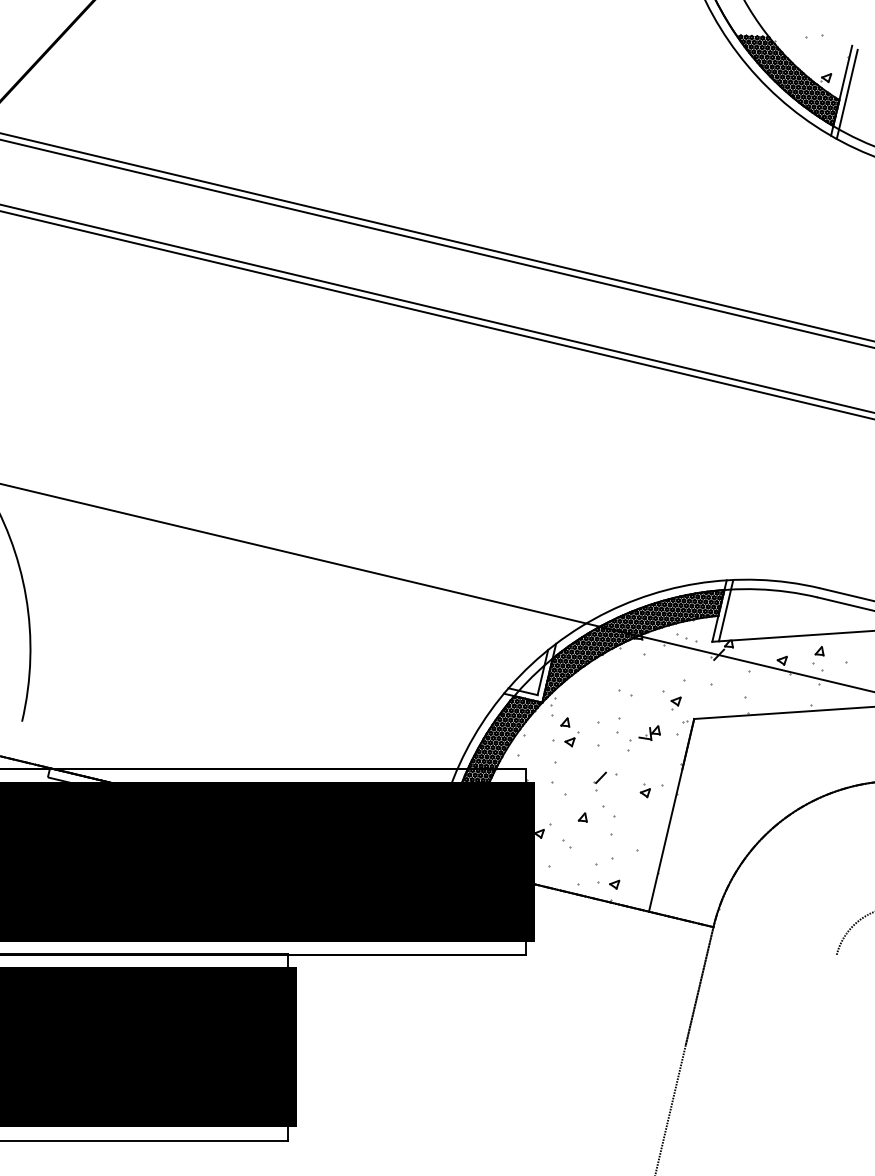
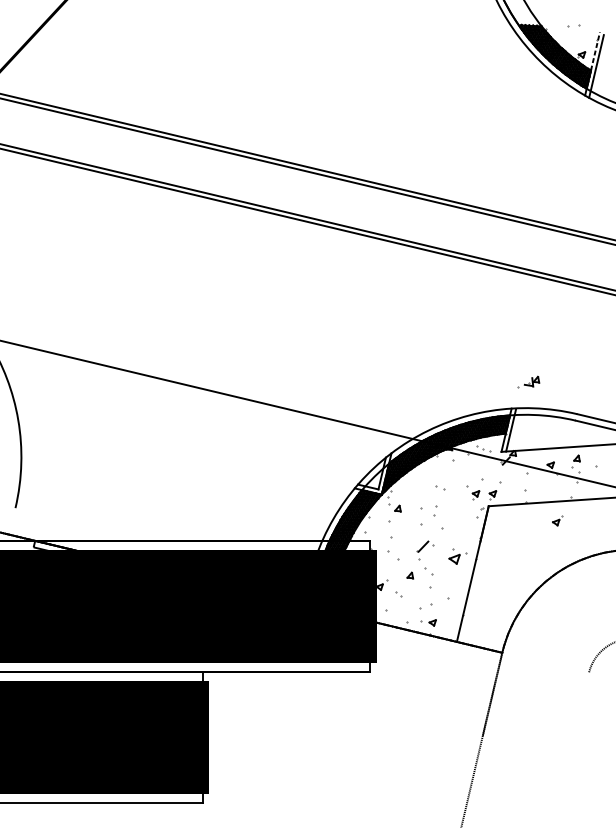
line: (845, 73) -> (595, 51), solid -> dashed
part: (699, 703) -> (492, 495), added
part: (644, 733) -> (528, 381), moved
part: (571, 739) -> (557, 520), moved
part: (599, 781) -> (422, 550), size x1.4
part: (644, 790) -> (453, 556), size x1.6

